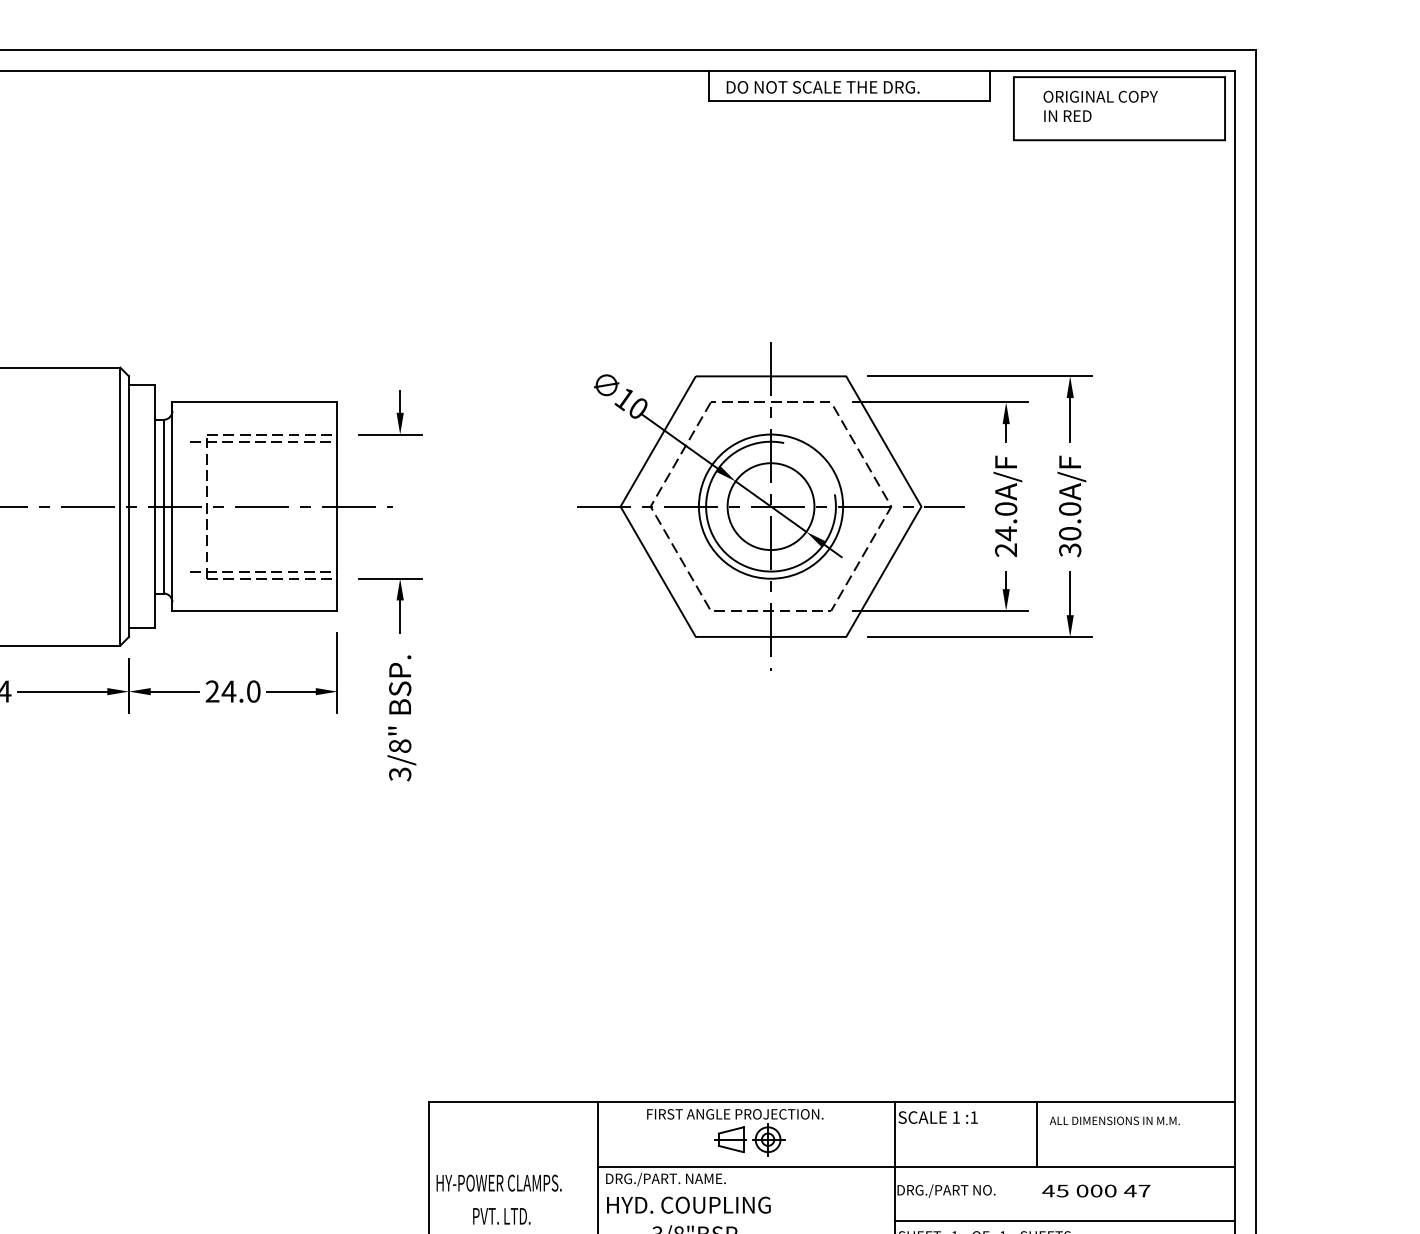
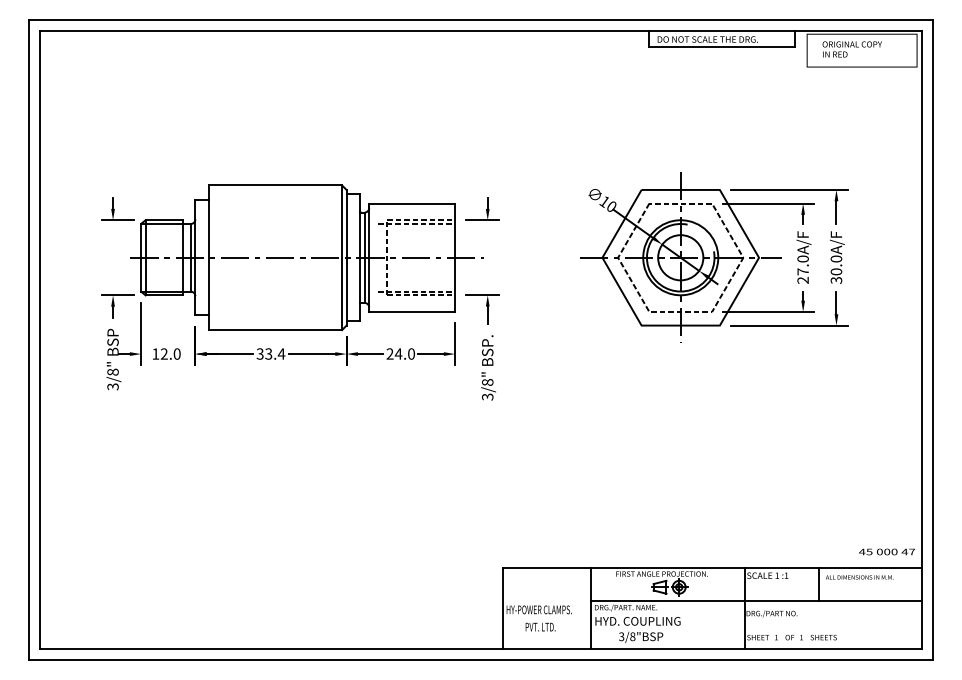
text: (1004, 533) -> (802, 271), 24.0A/F -> 27.0A/F
text: (1095, 1190) -> (886, 551), moved
line: (1064, 1220) -> (833, 629), removed

